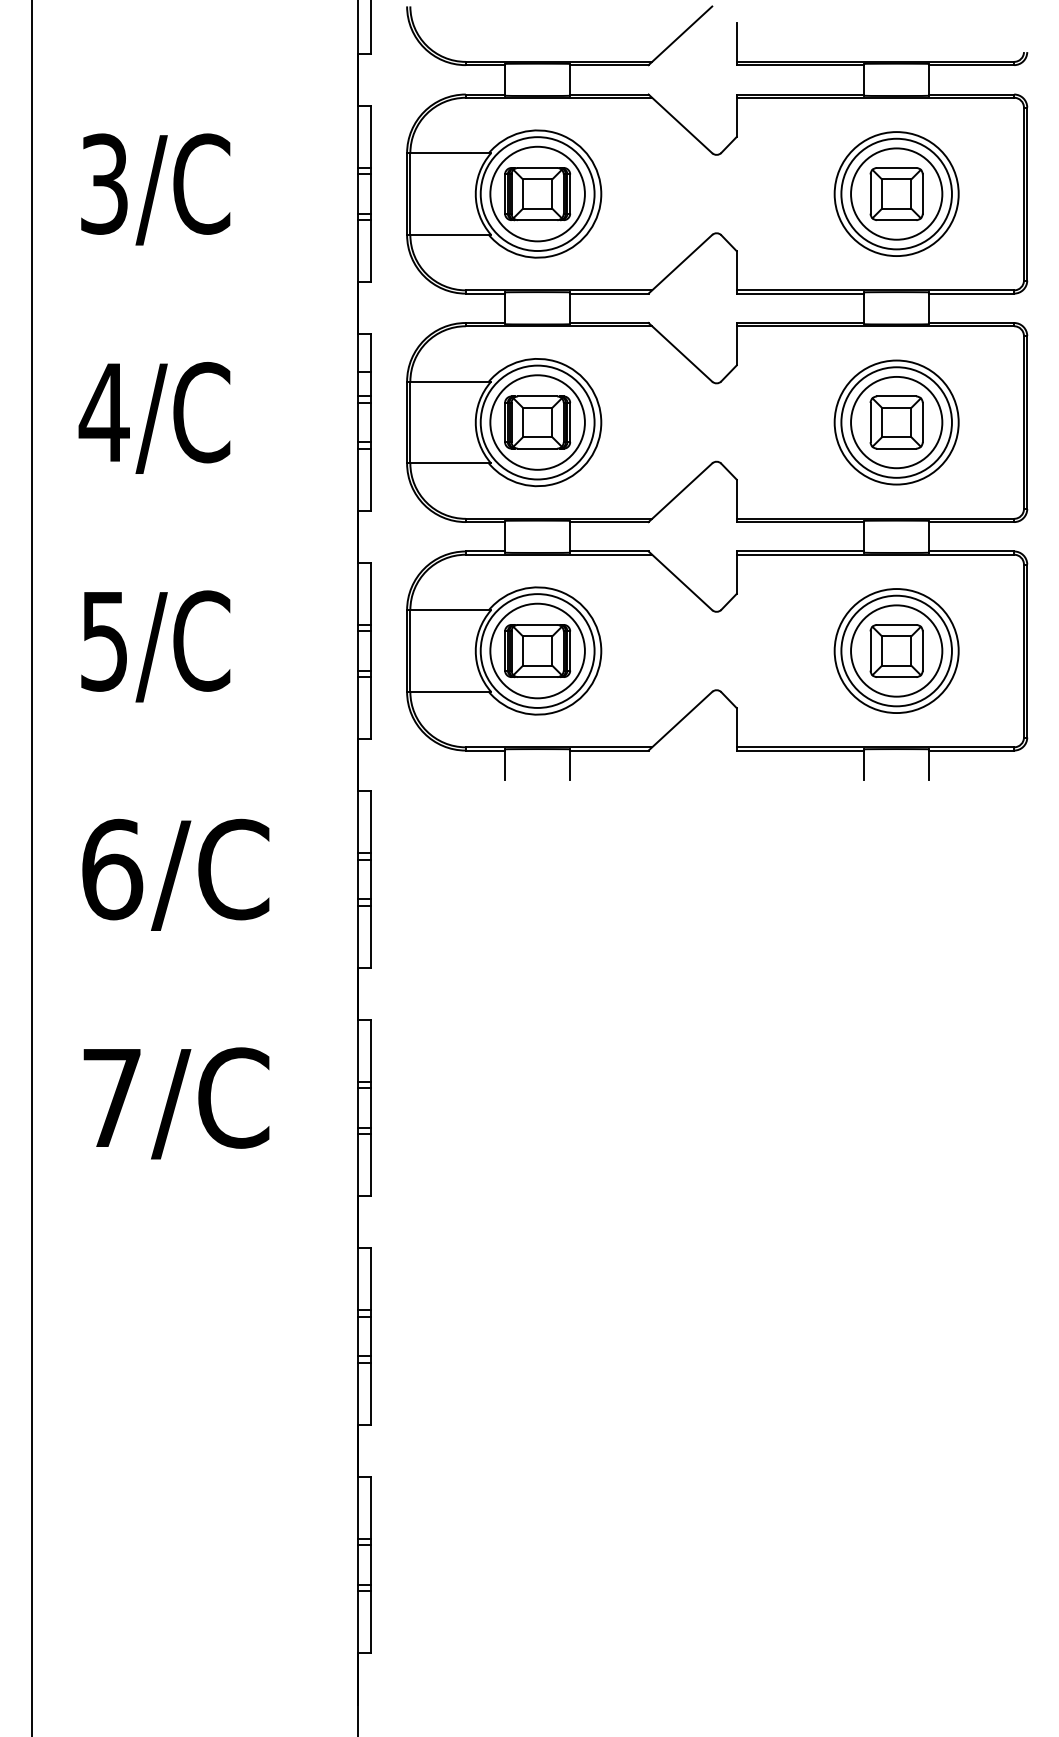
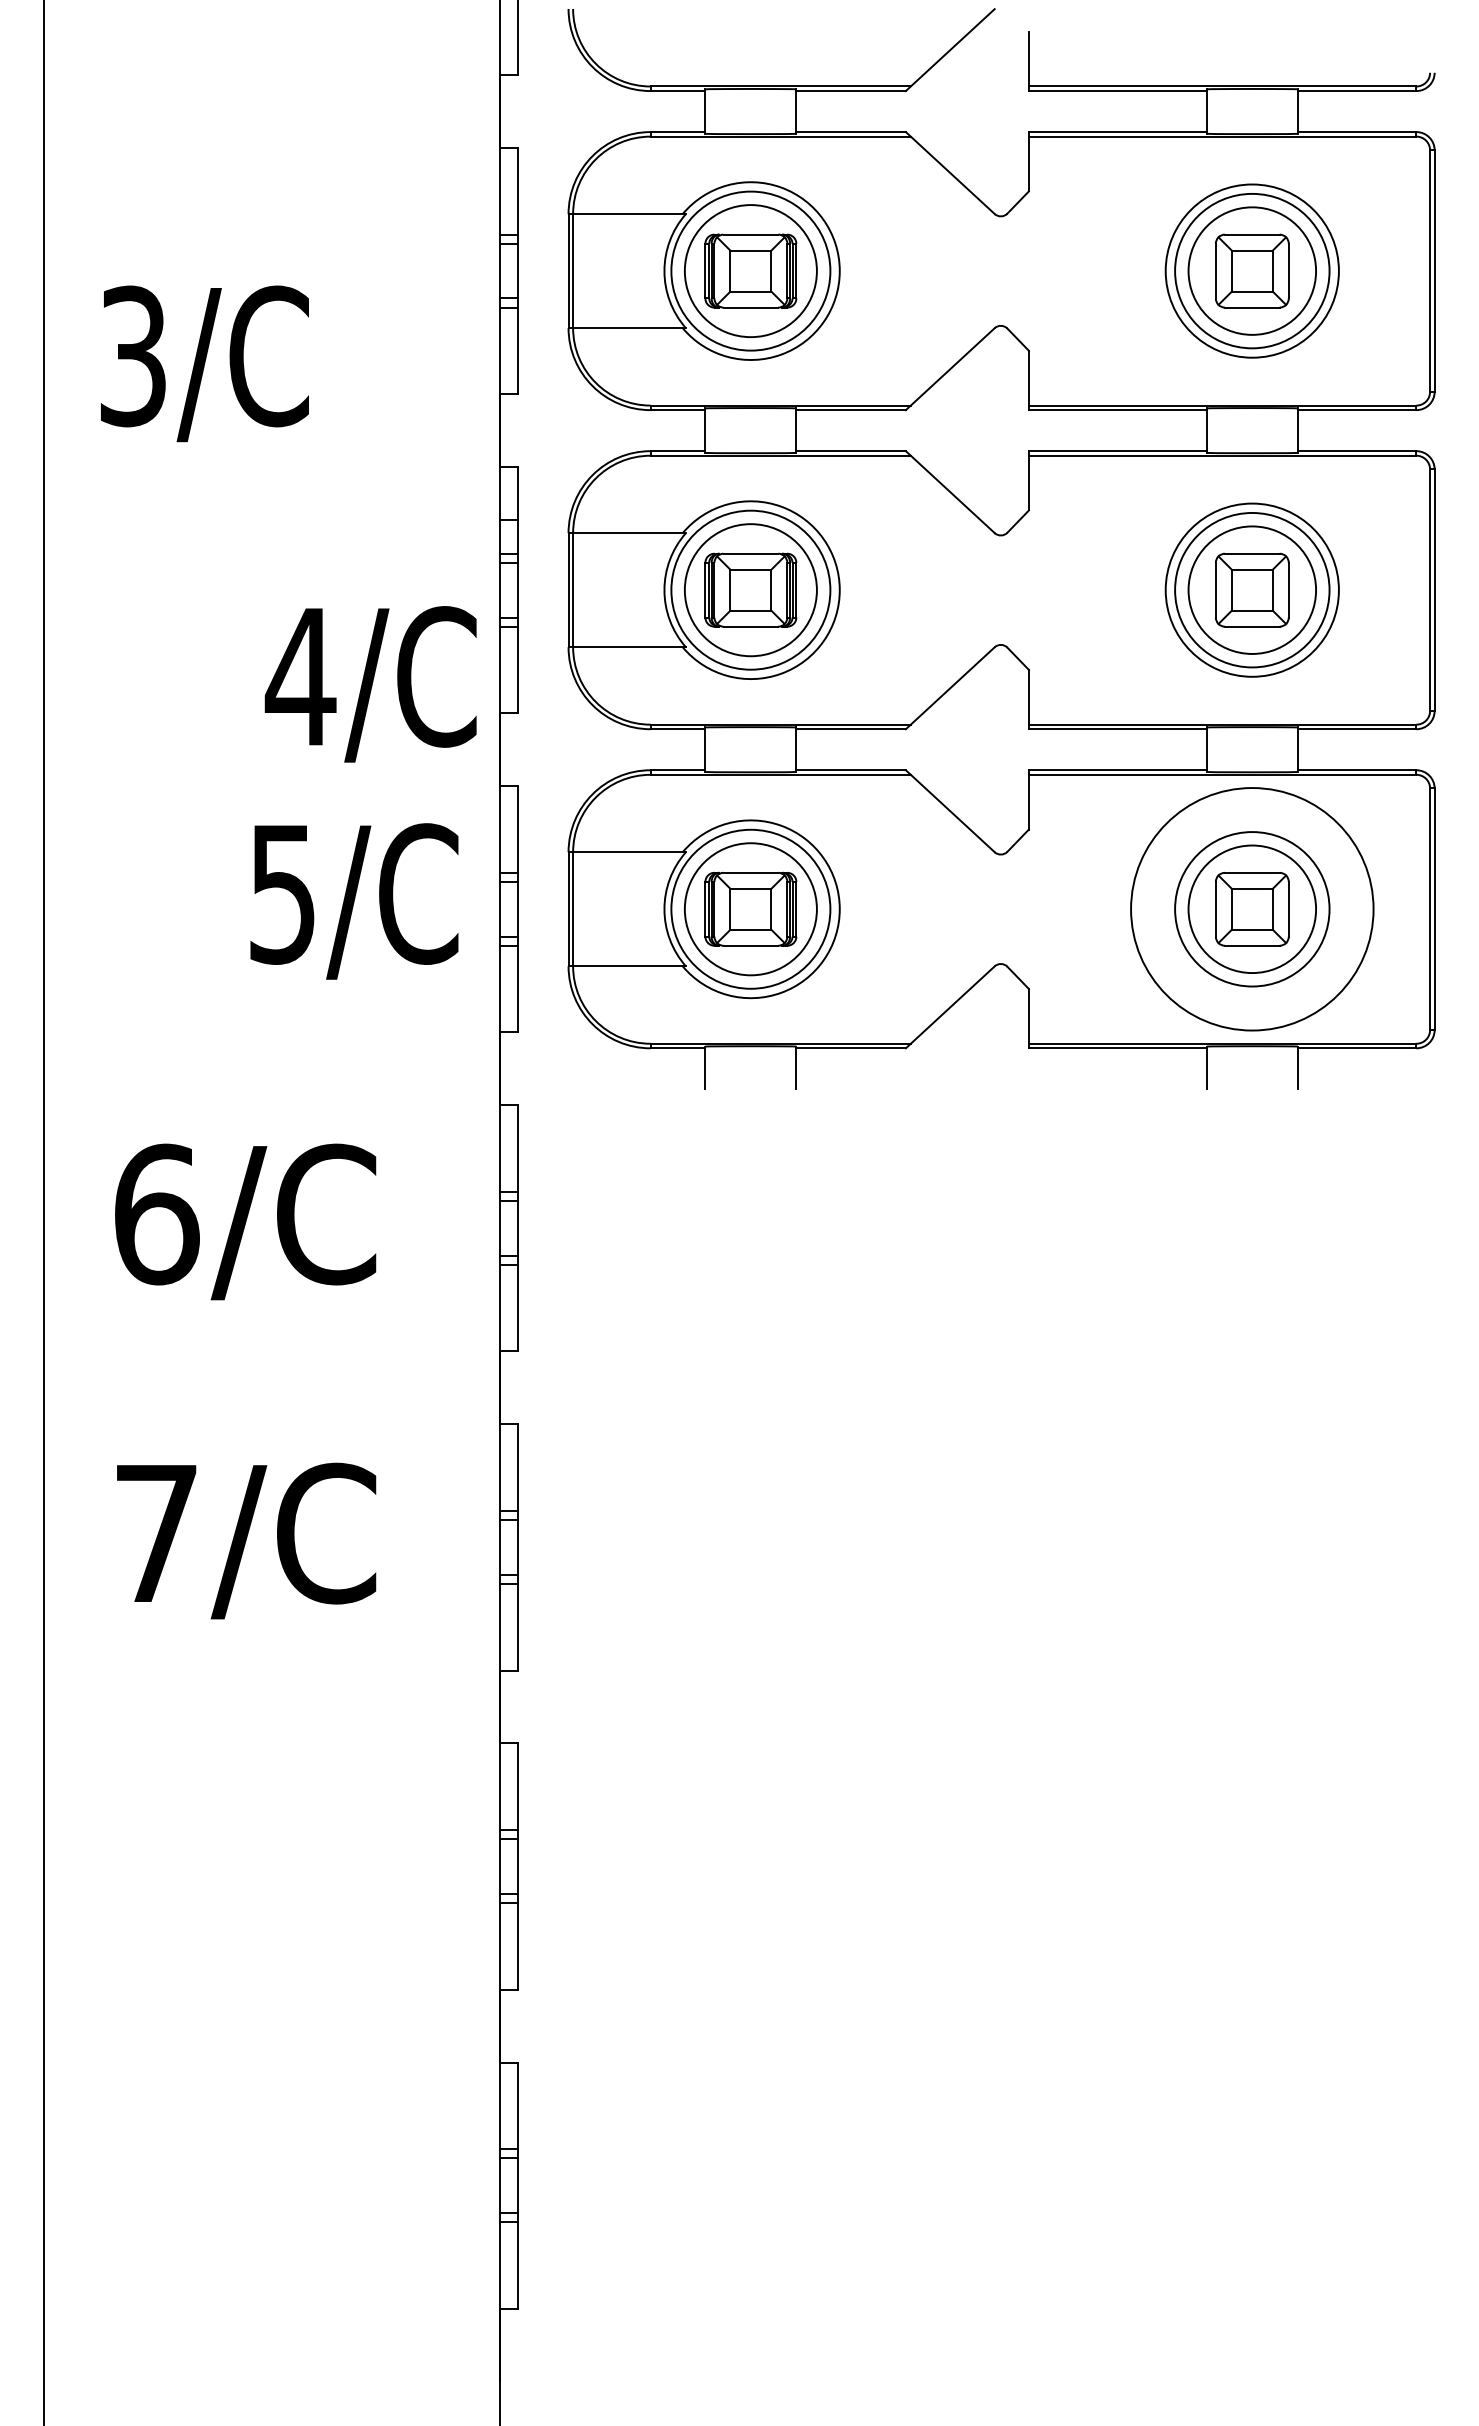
text: (155, 189) -> (204, 363), moved
text: (154, 417) -> (370, 683), moved
text: (155, 646) -> (354, 901), moved
circle: (896, 651) -> (1252, 909), size x1.4

